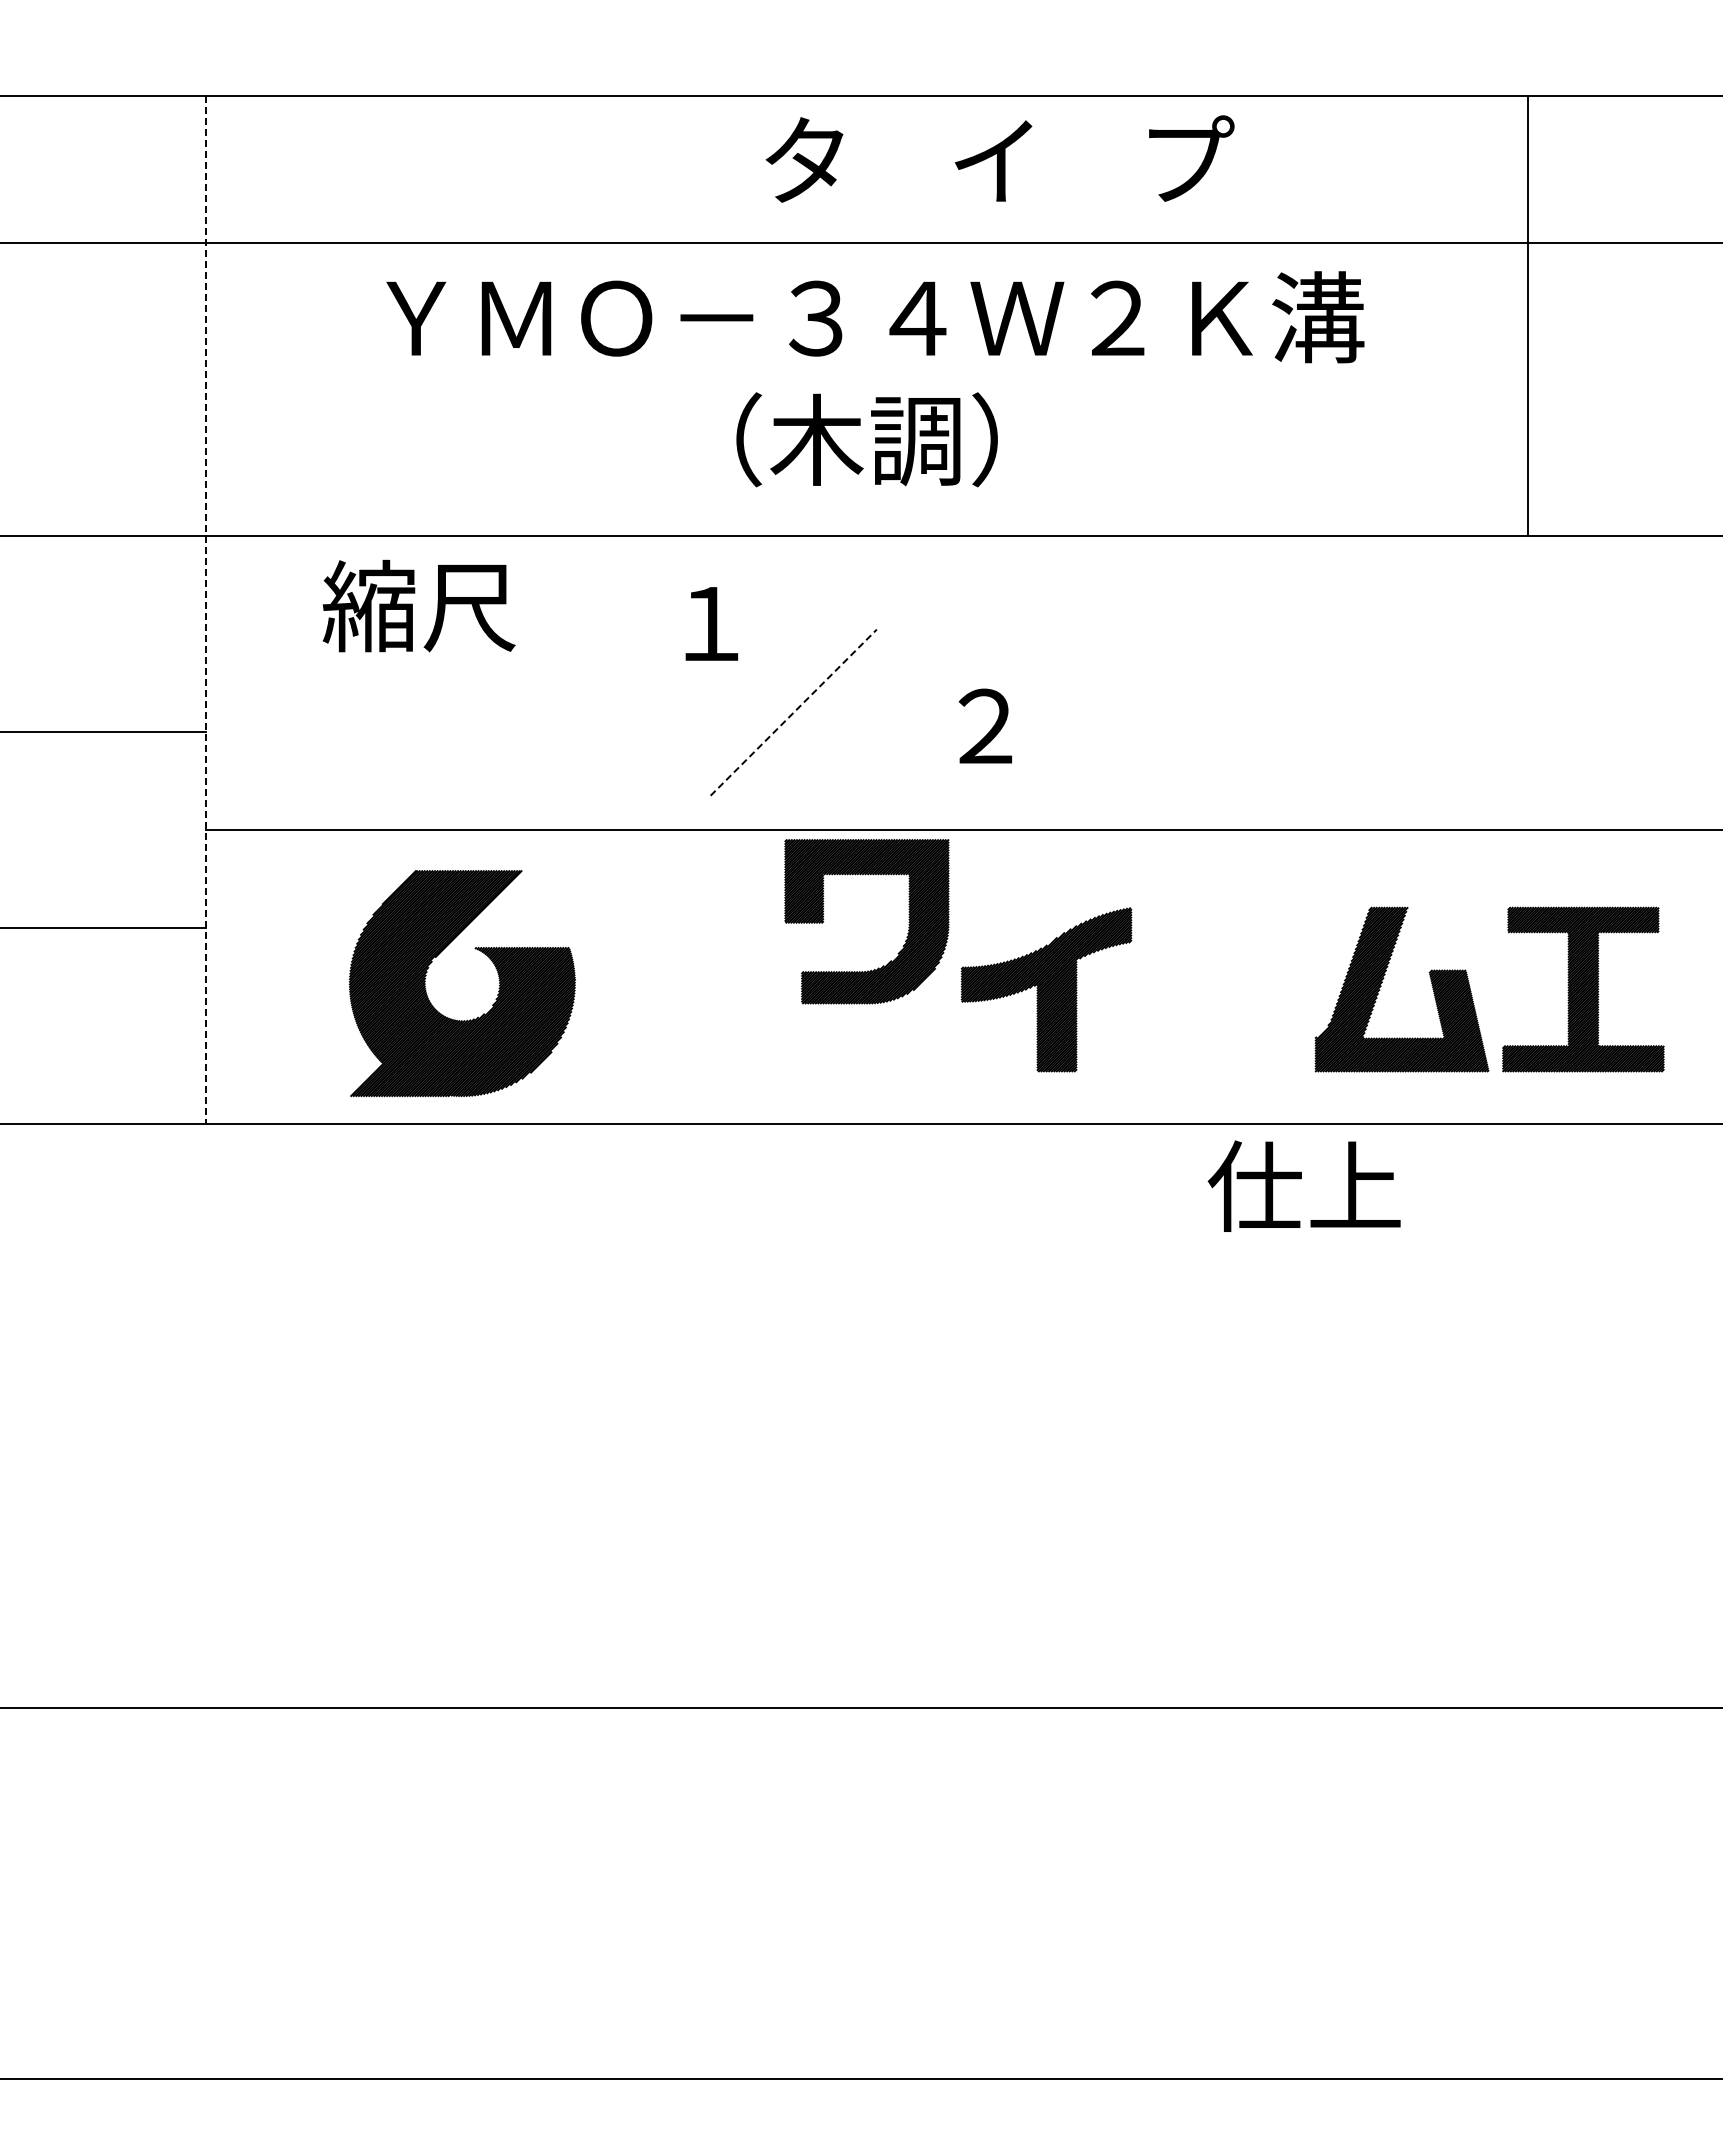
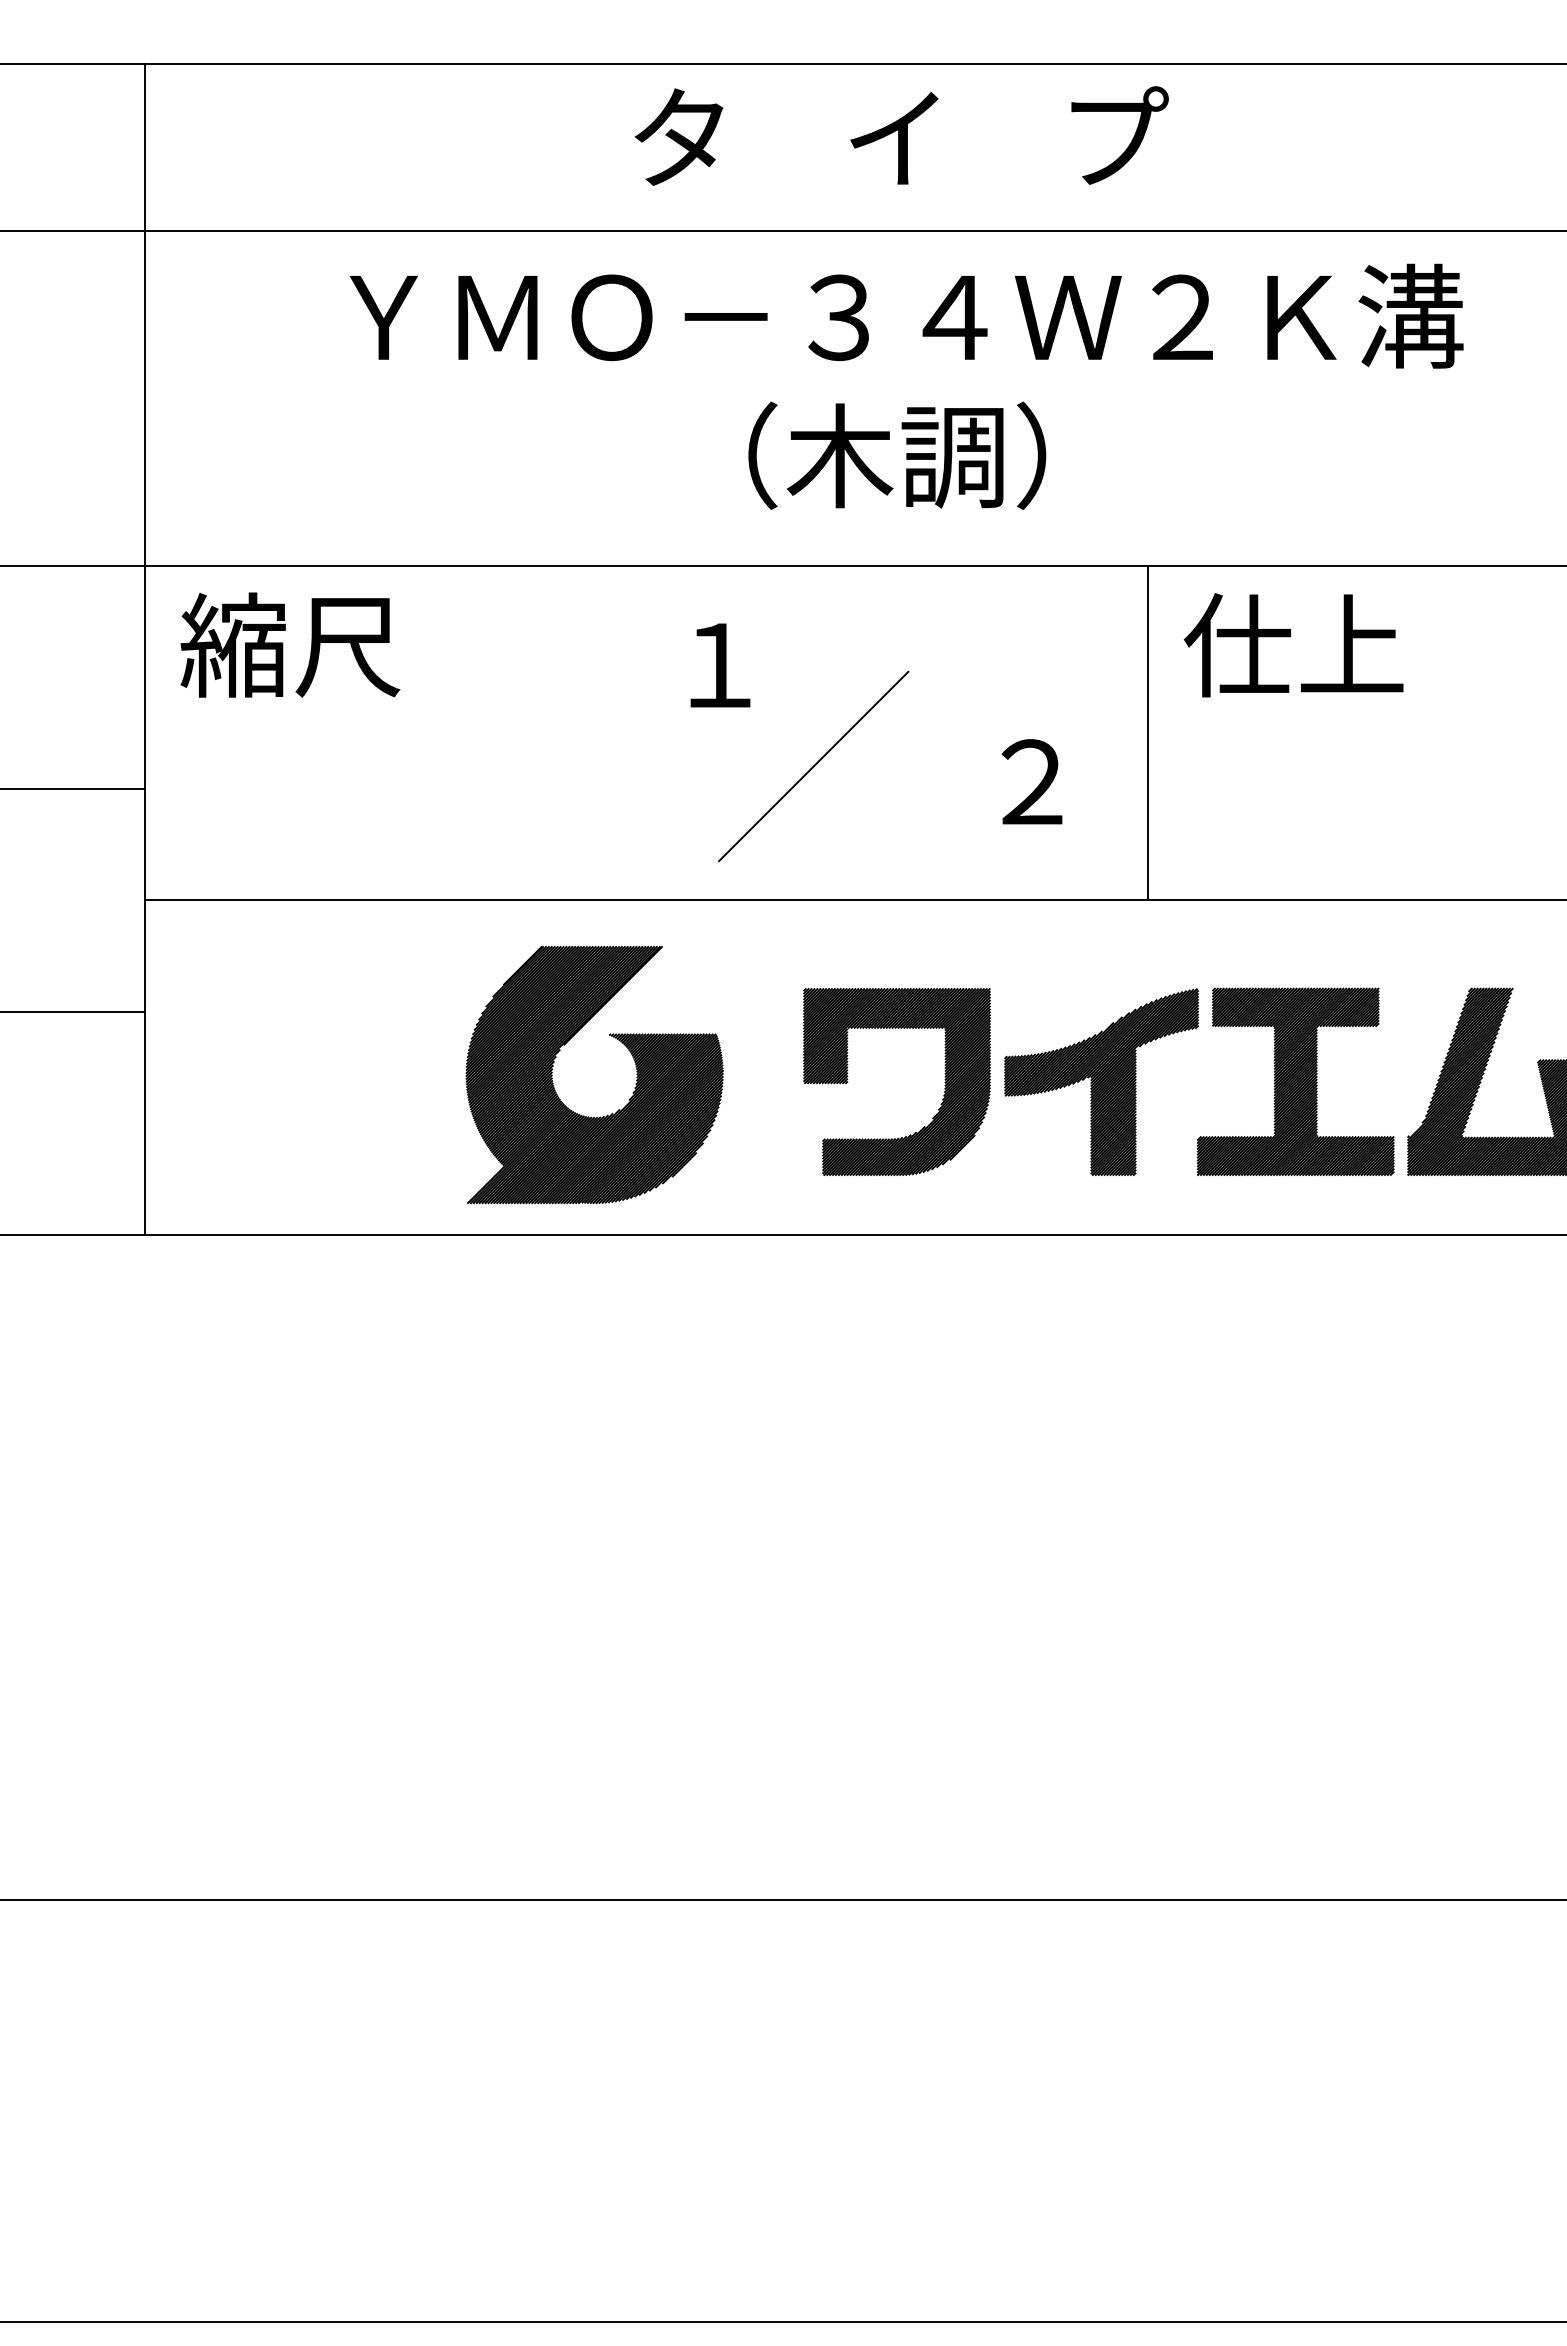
text: (999, 158) -> (901, 135), moved
text: (418, 605) -> (289, 644), moved
line: (206, 610) -> (144, 650), dashed -> solid
line: (1087, 683) -> (1148, 733), added
line: (793, 712) -> (813, 766), dashed -> solid
part: (824, 921) -> (848, 1081), moved
part: (426, 978) -> (553, 1069), moved
part: (1216, 989) -> (1295, 1081), added
text: (1303, 1185) -> (1292, 644), moved

